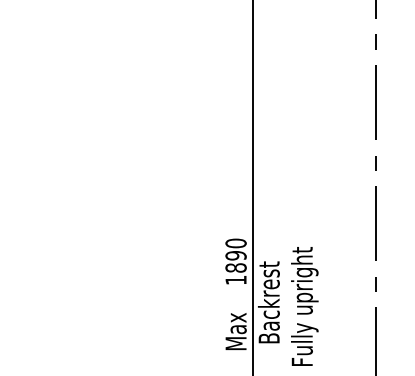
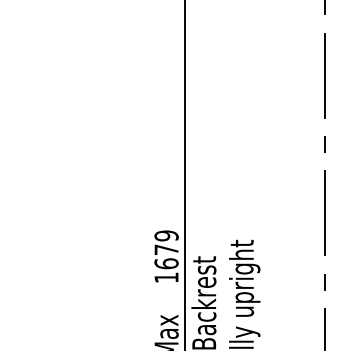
text: (235, 255) -> (165, 249), 1890 -> 1679

